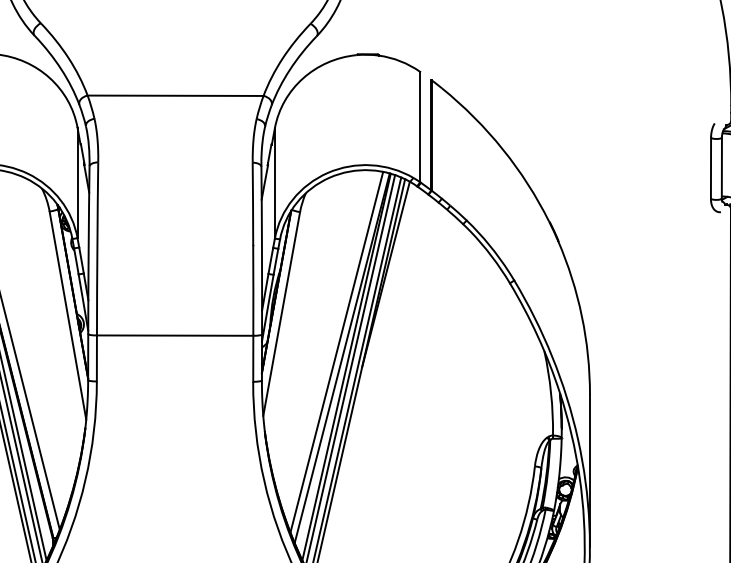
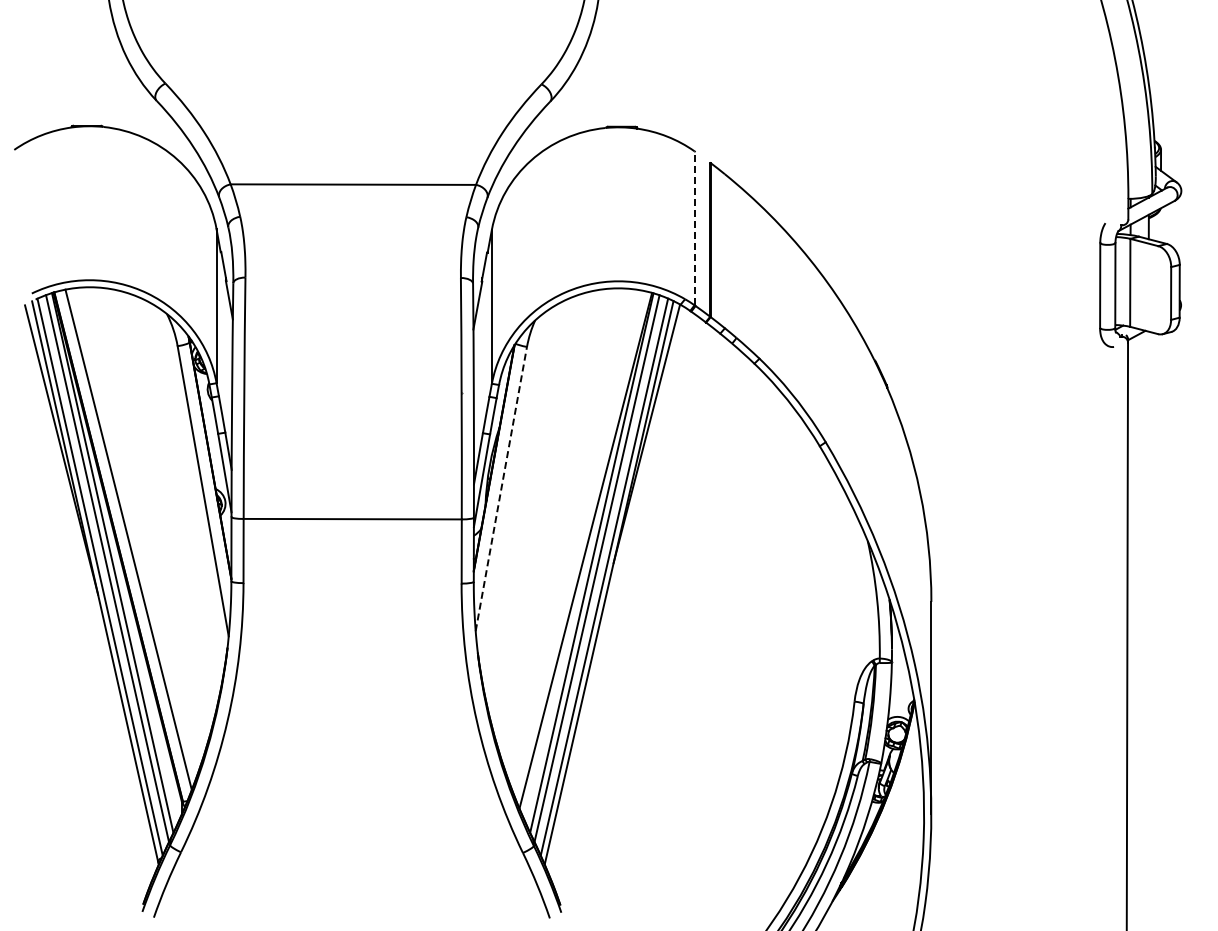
line: (420, 127) -> (694, 228), solid -> dashed
line: (281, 313) -> (501, 488), solid -> dashed
line: (336, 351) -> (577, 541), removed

